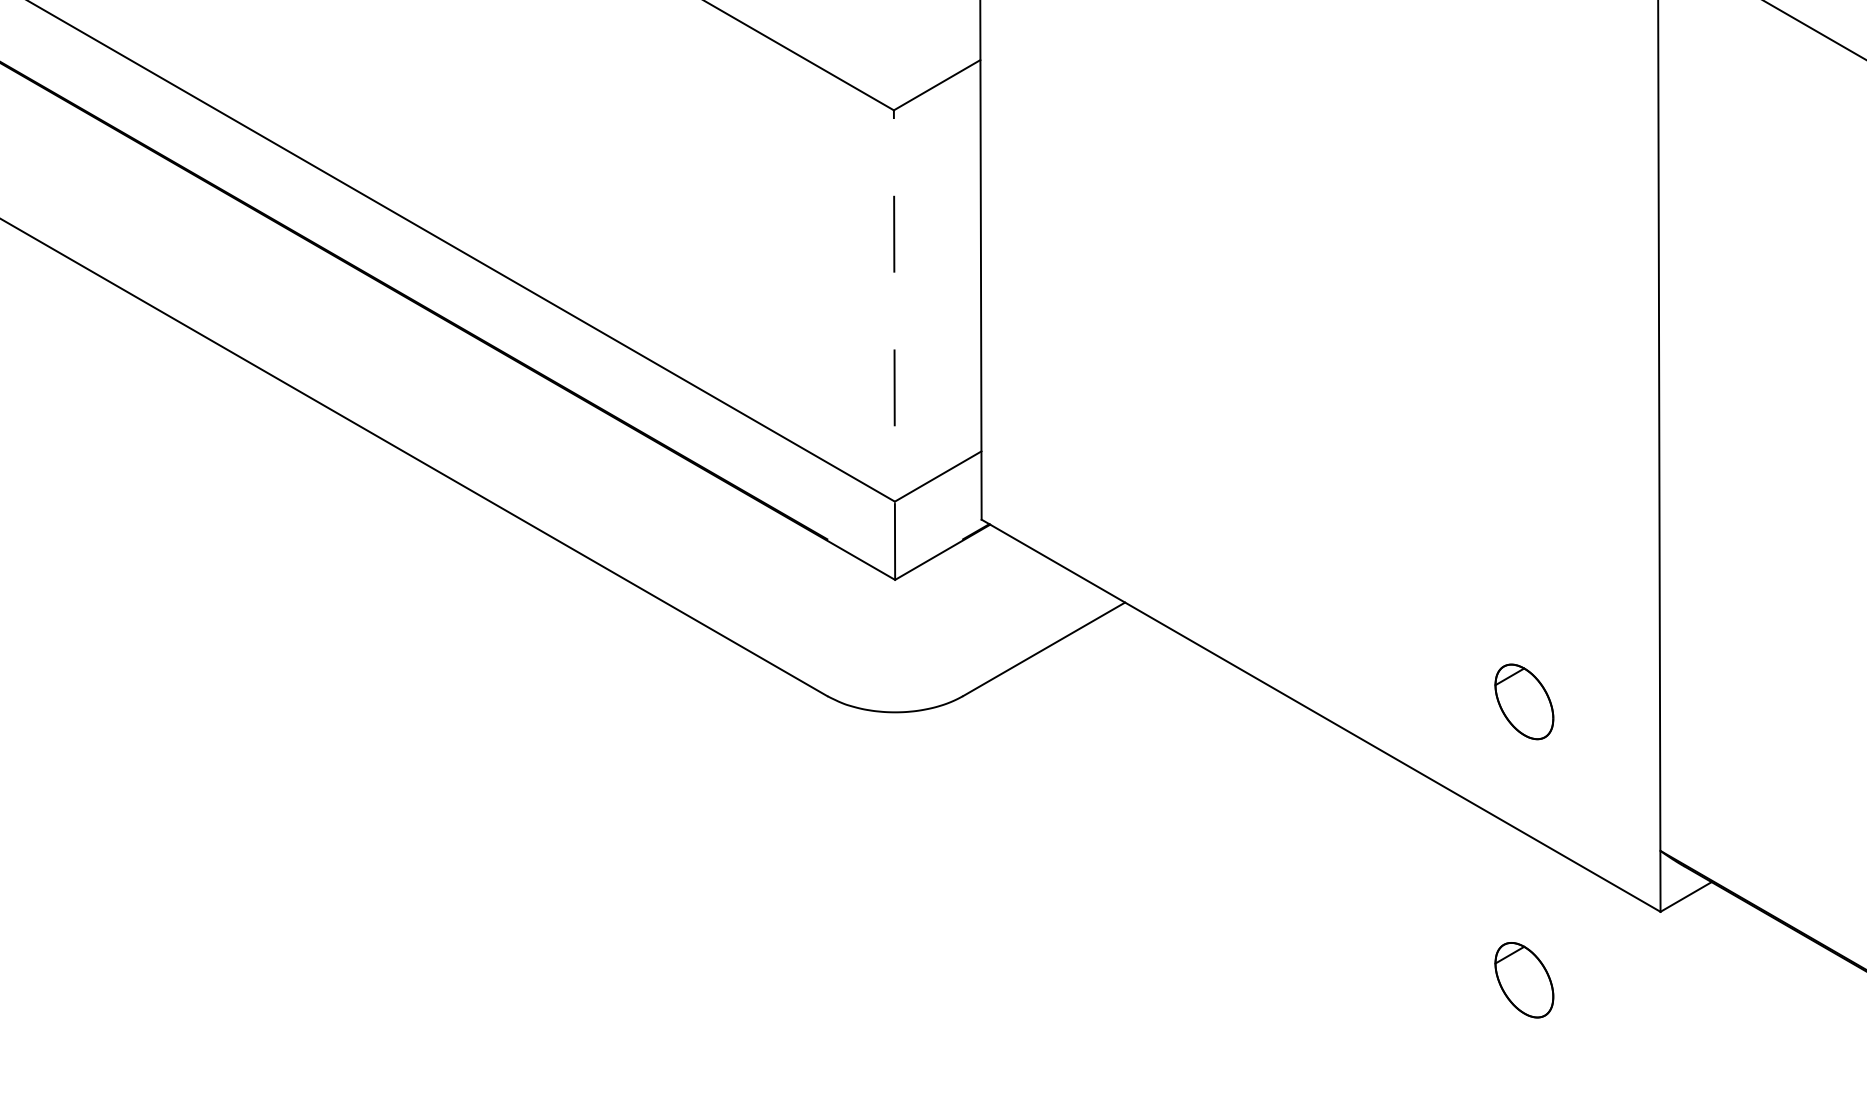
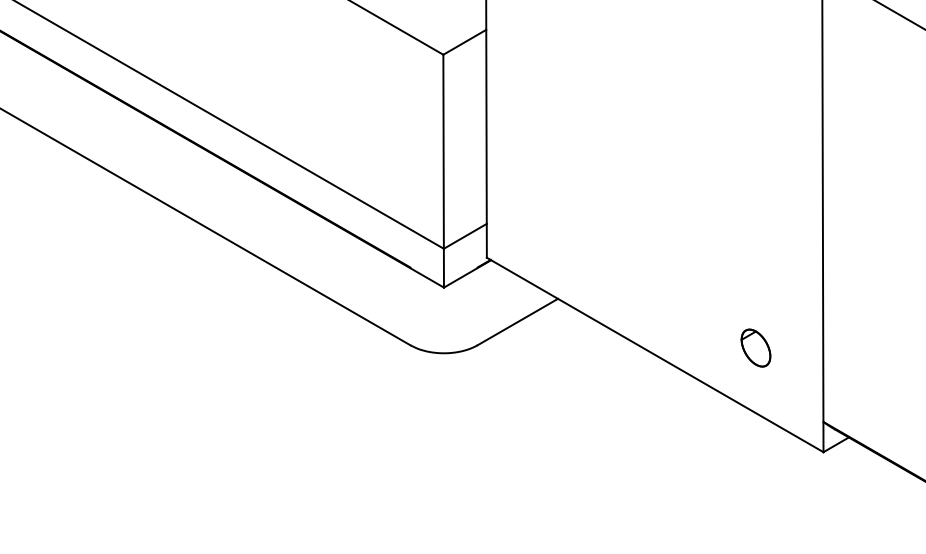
line: (894, 343) -> (443, 170), dashed -> solid
part: (1523, 978) -> (755, 485), removed

